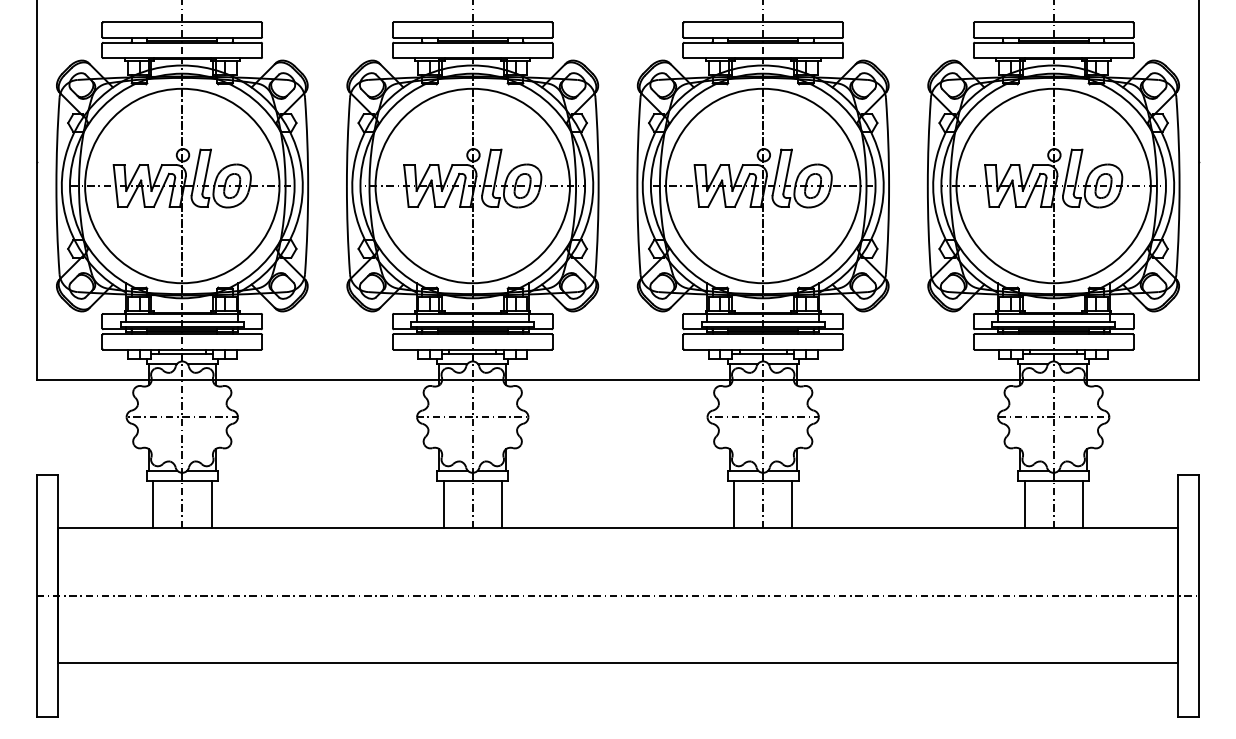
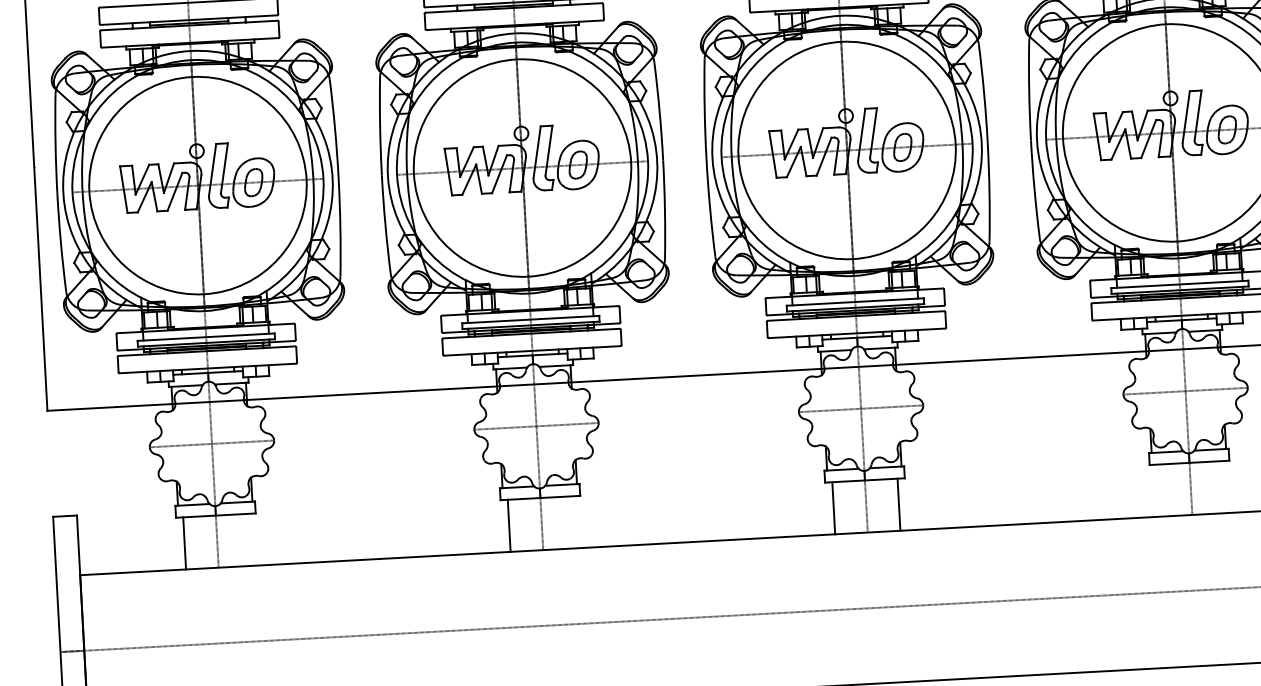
line: (211, 504) -> (249, 539), removed
line: (501, 504) -> (573, 522), removed
line: (1024, 504) -> (1158, 490), removed
line: (1082, 504) -> (1223, 487), removed

